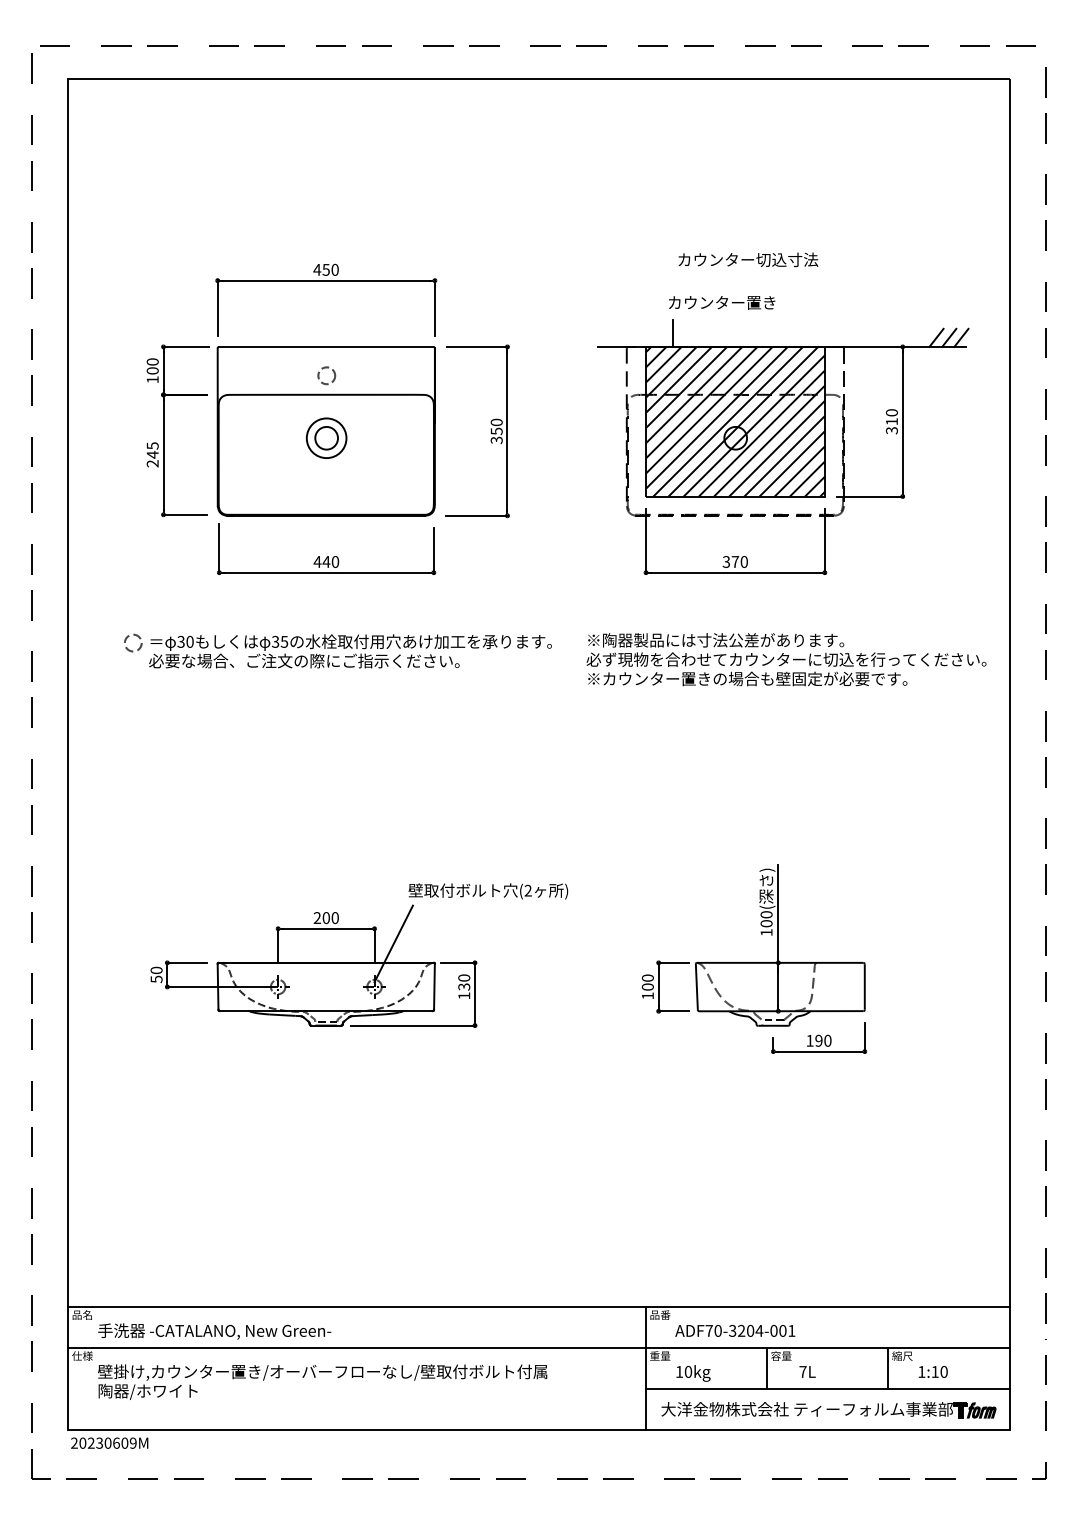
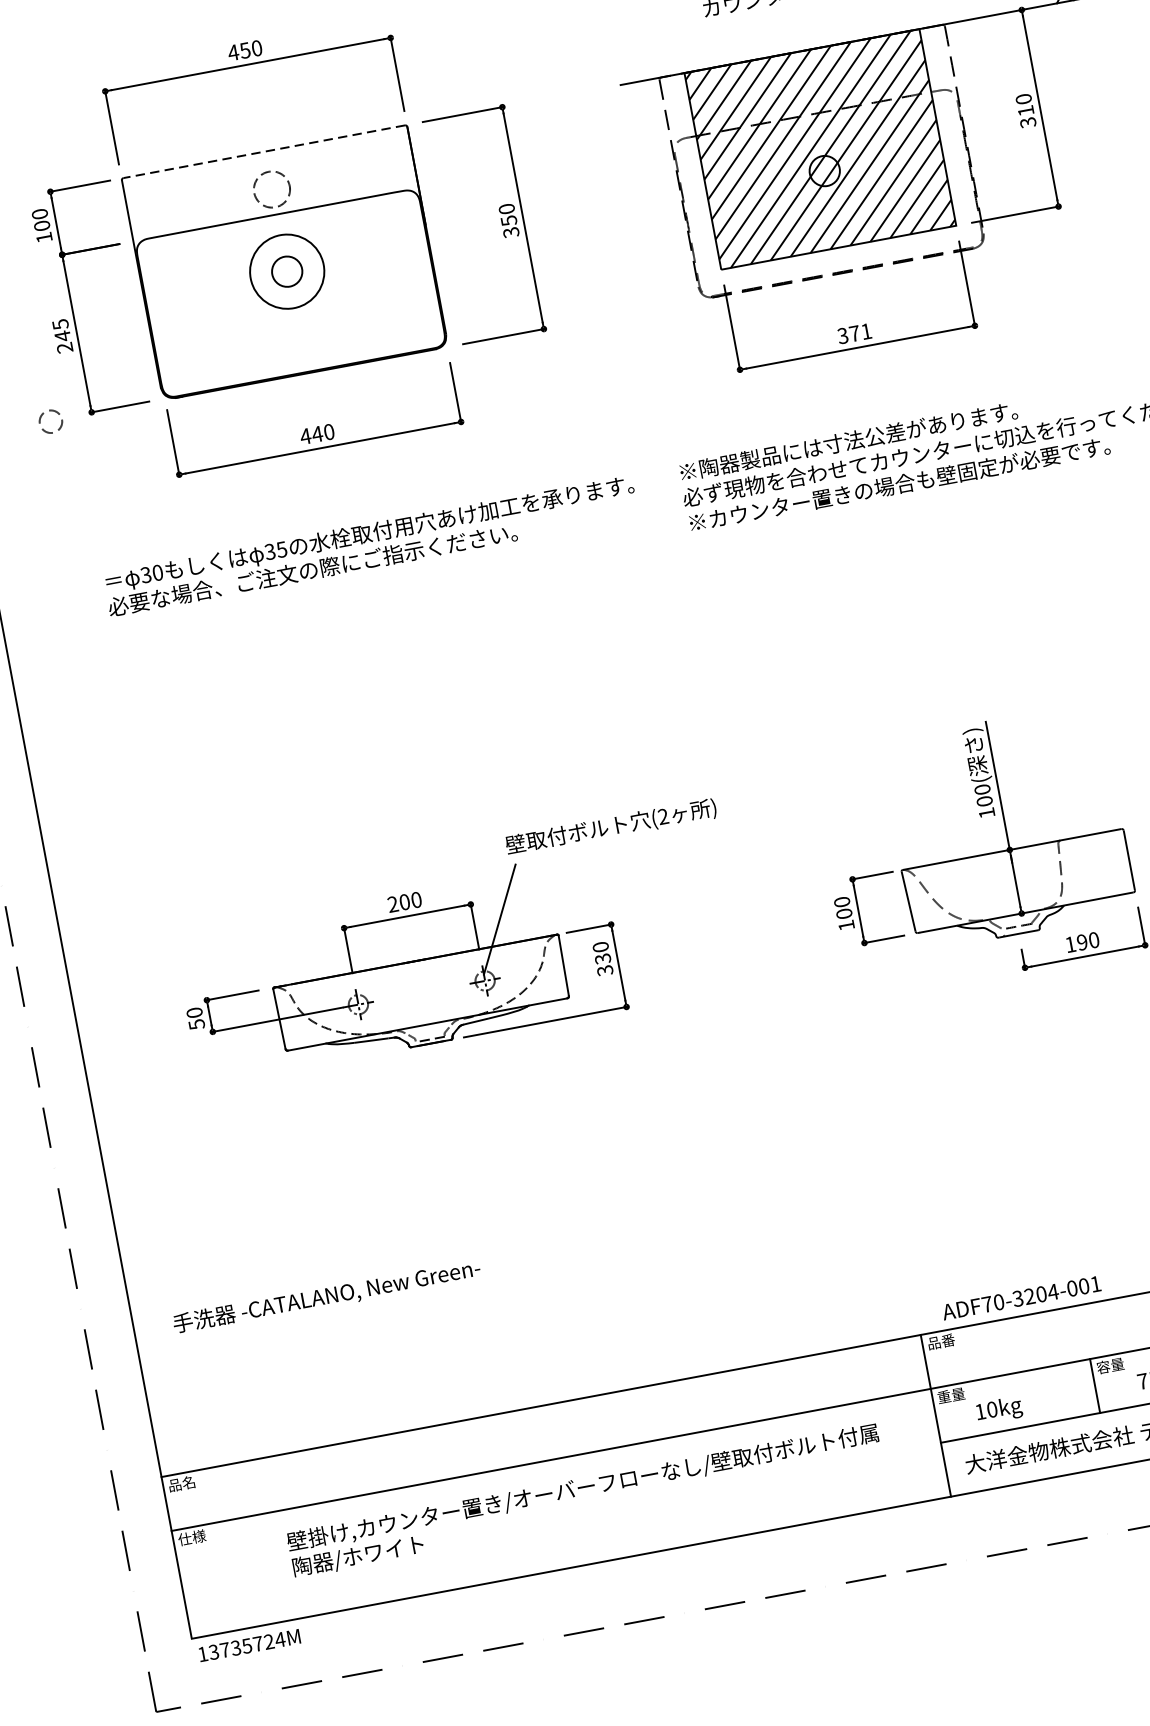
line: (672, 332) -> (715, 47), removed
line: (325, 346) -> (263, 151), solid -> dashed
circle: (326, 375) -> (271, 189), size x1.6
circle: (326, 438) -> (287, 272), size x1.4
text: (743, 561) -> (865, 331), 370 -> 371
circle: (133, 642) -> (51, 420), moved
text: (464, 995) -> (605, 970), 130 -> 330
text: (735, 1330) -> (1021, 1297), moved
text: (214, 1331) -> (326, 1296), moved
text: (322, 1381) -> (584, 1500), moved
text: (103, 1442) -> (240, 1646), 20230609M -> 13735724M

